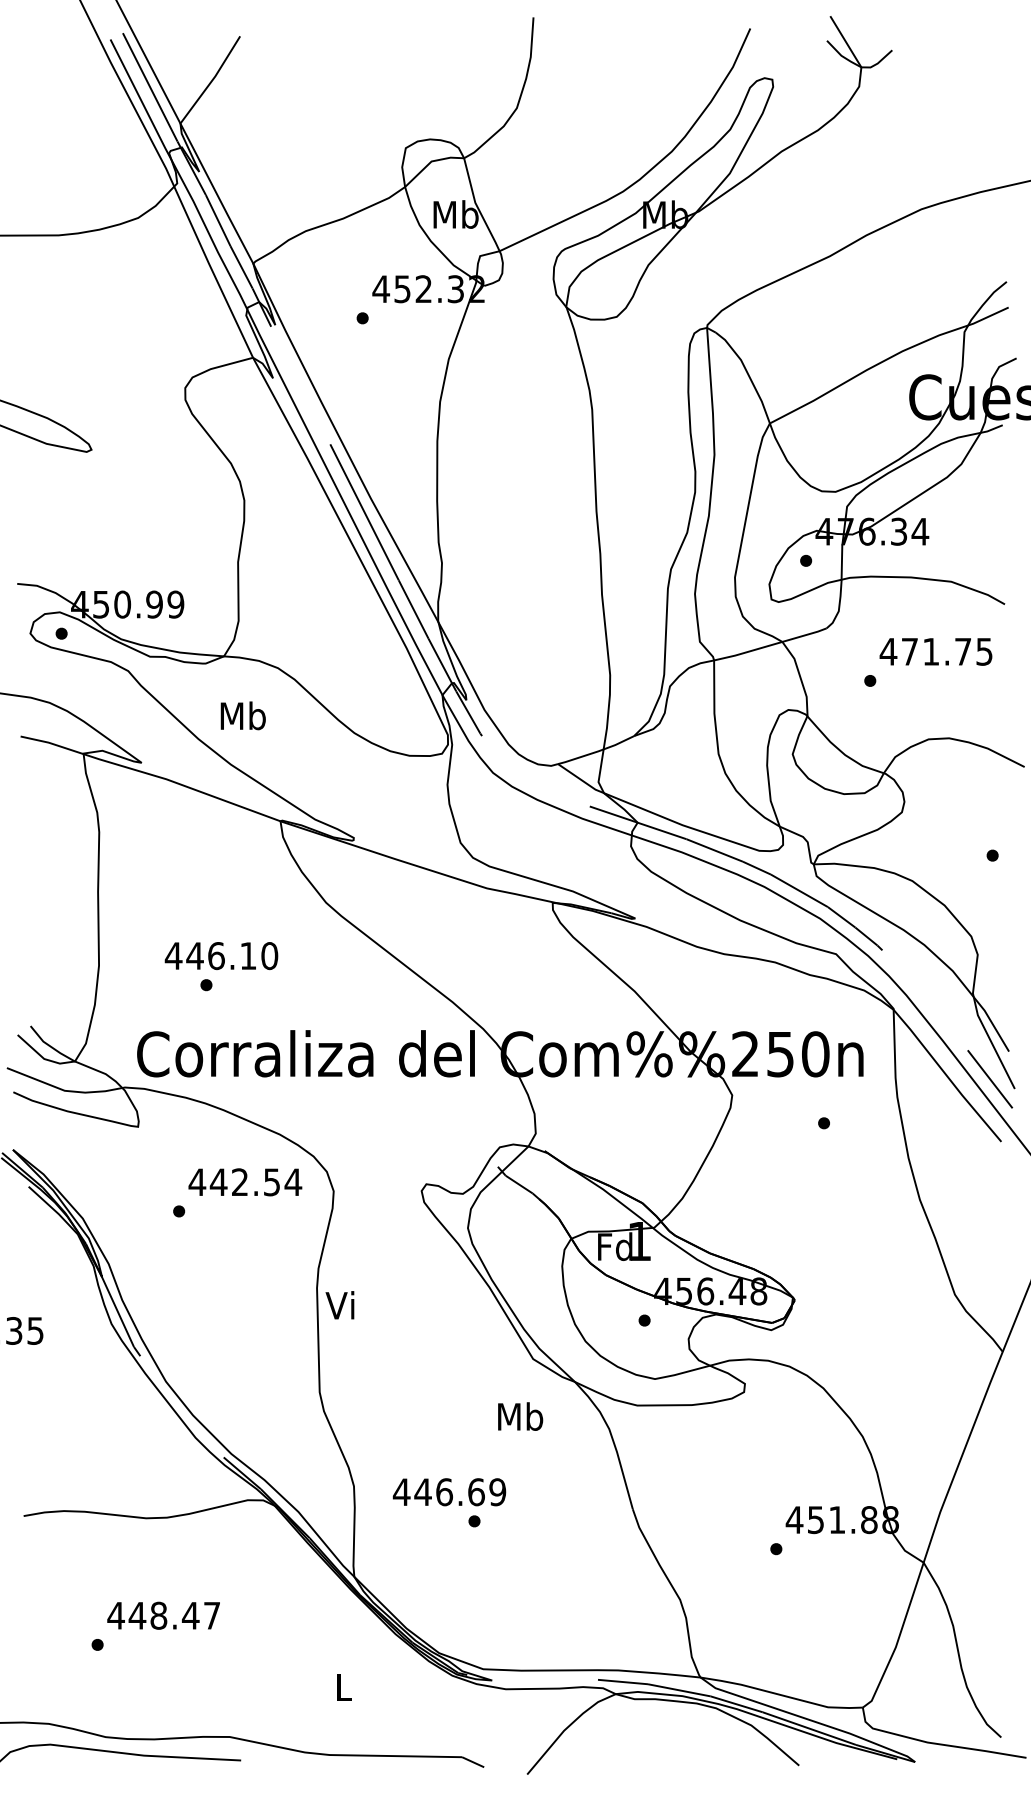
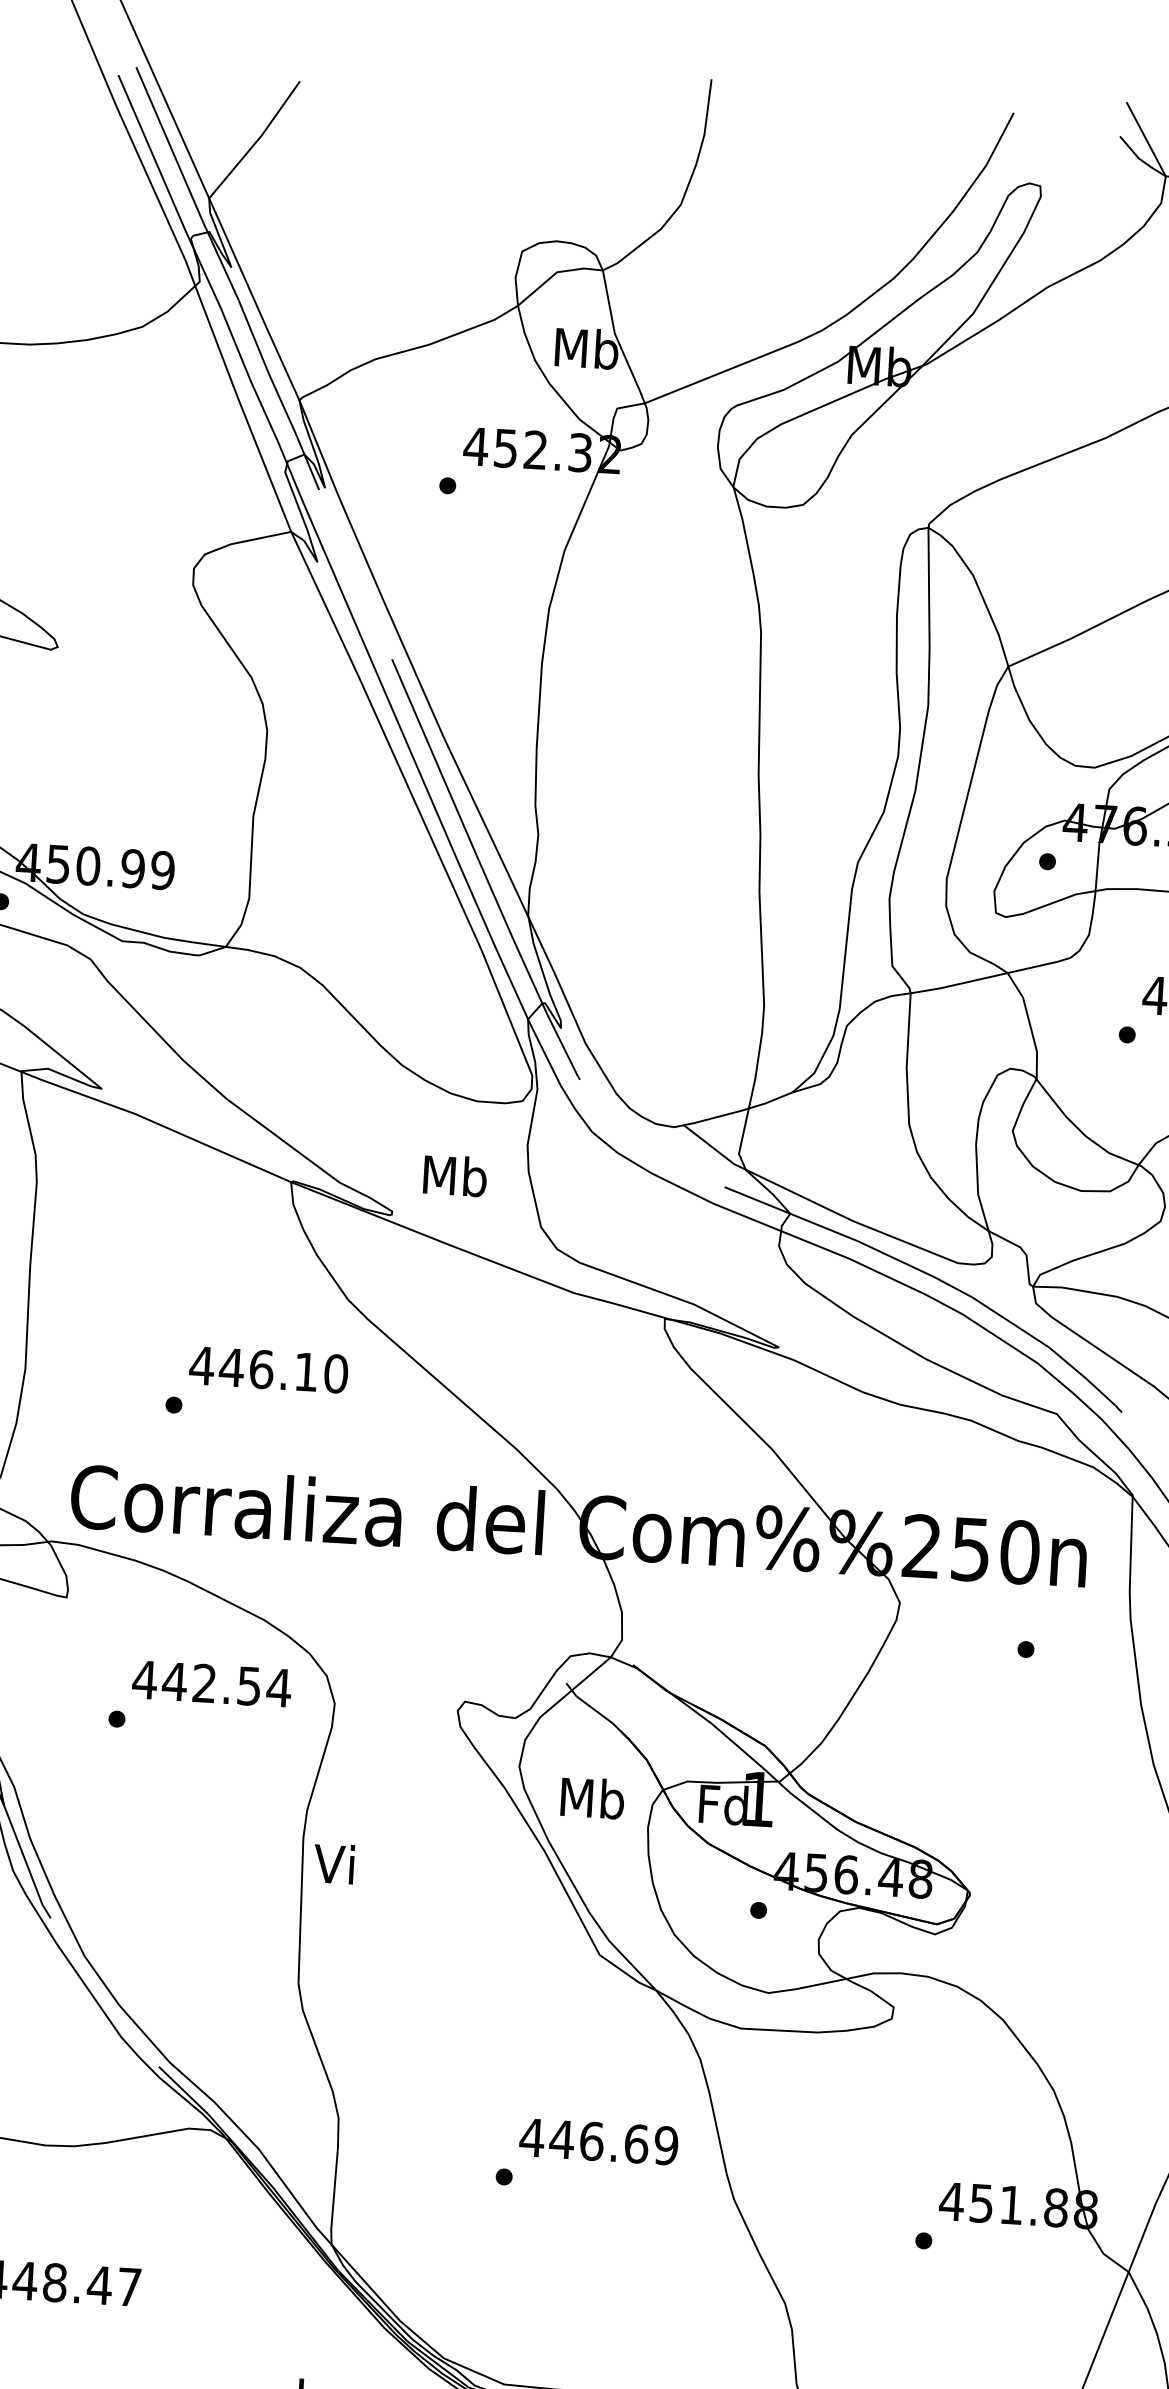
text: (242, 715) -> (454, 1175), moved
text: (221, 956) -> (268, 1370), moved
text: (520, 1416) -> (592, 1798), moved
text: (449, 1492) -> (598, 2142), moved

